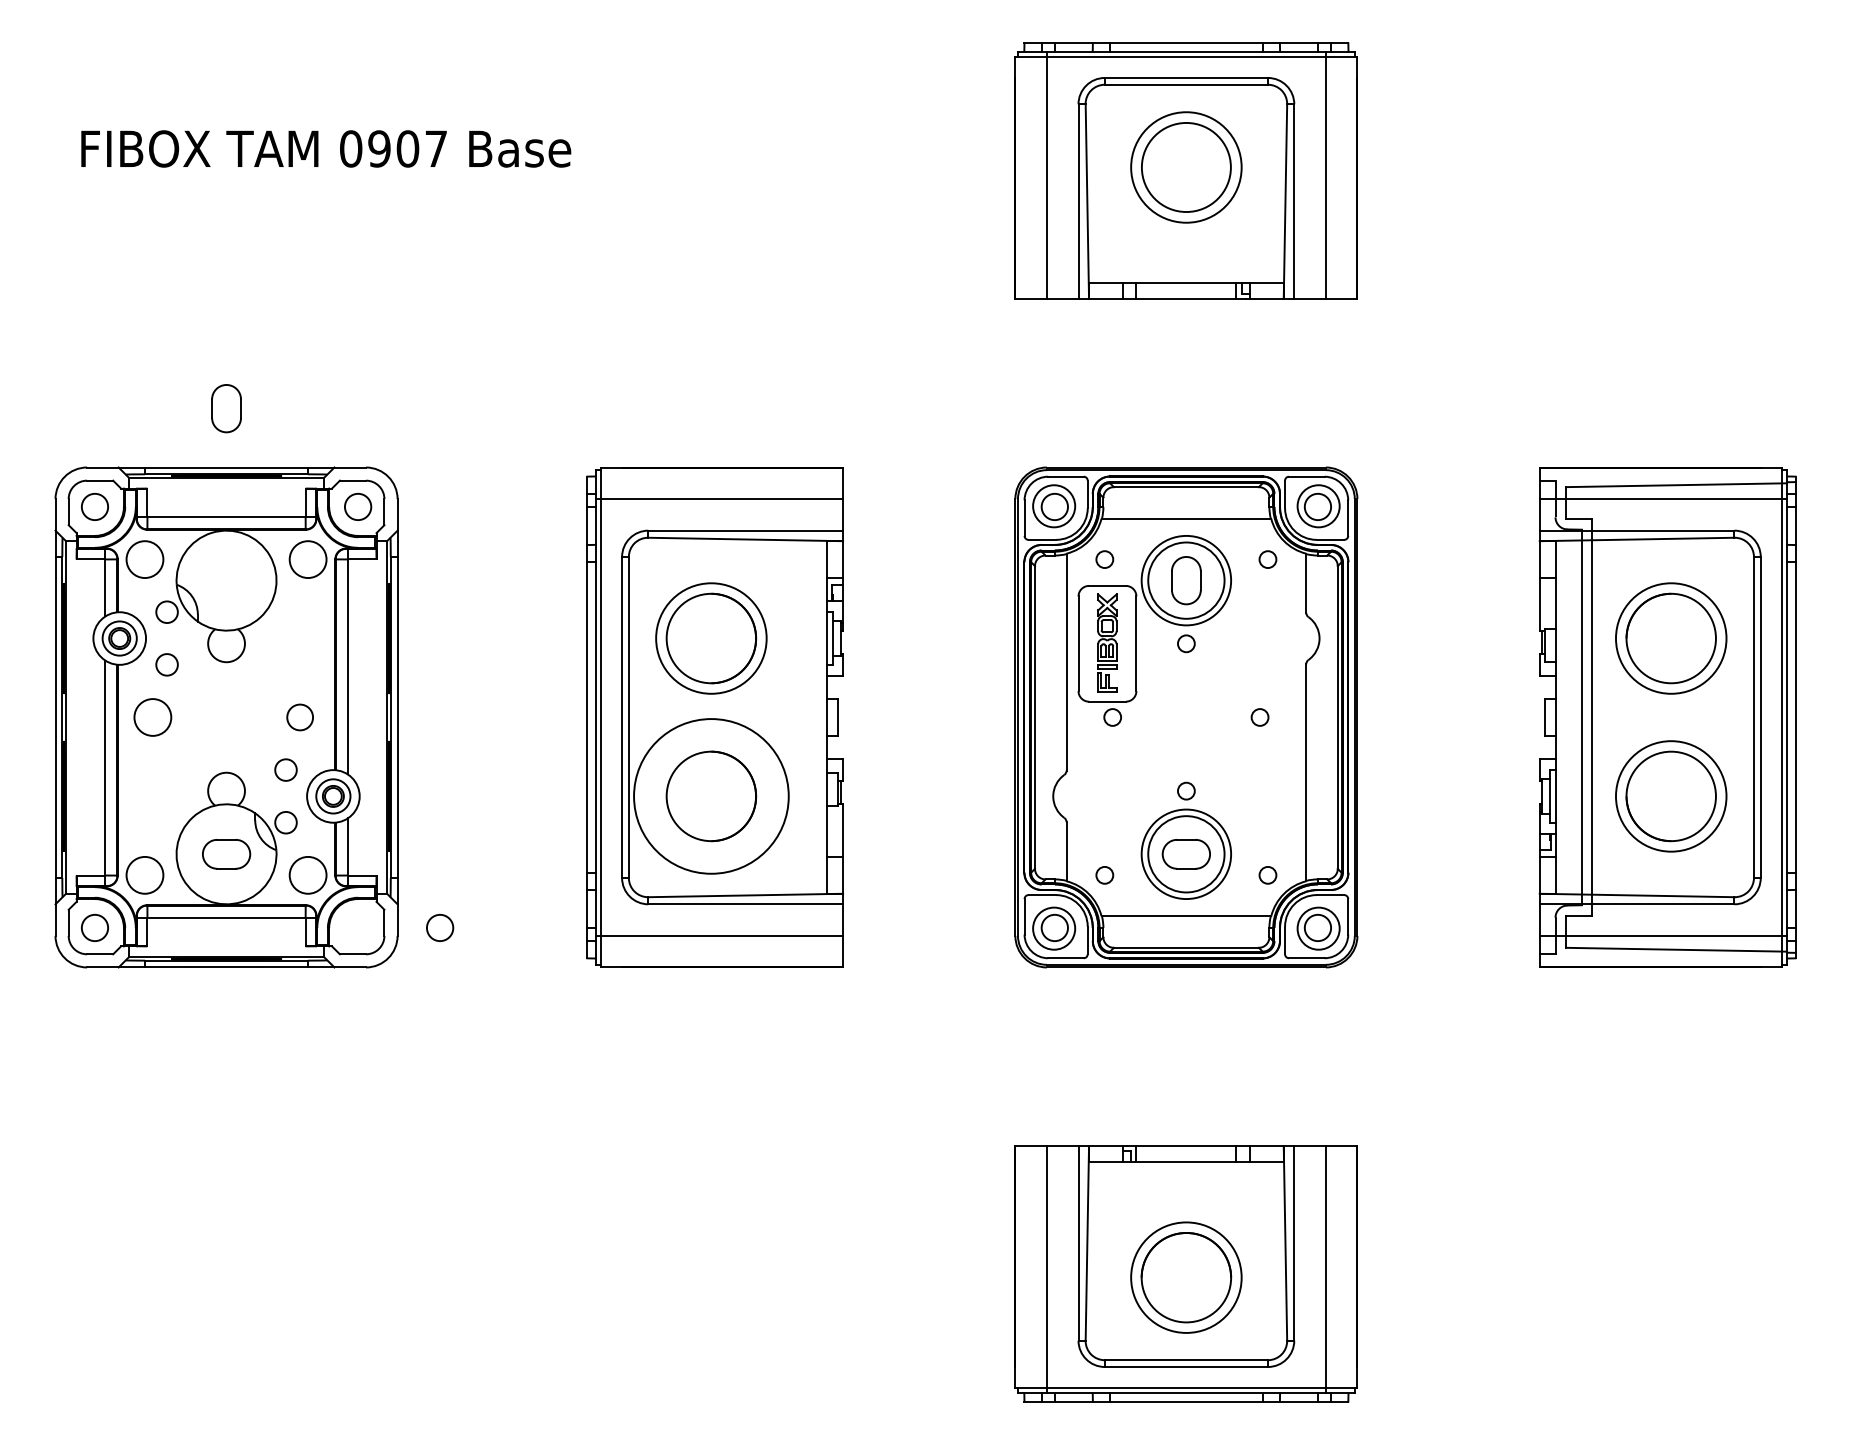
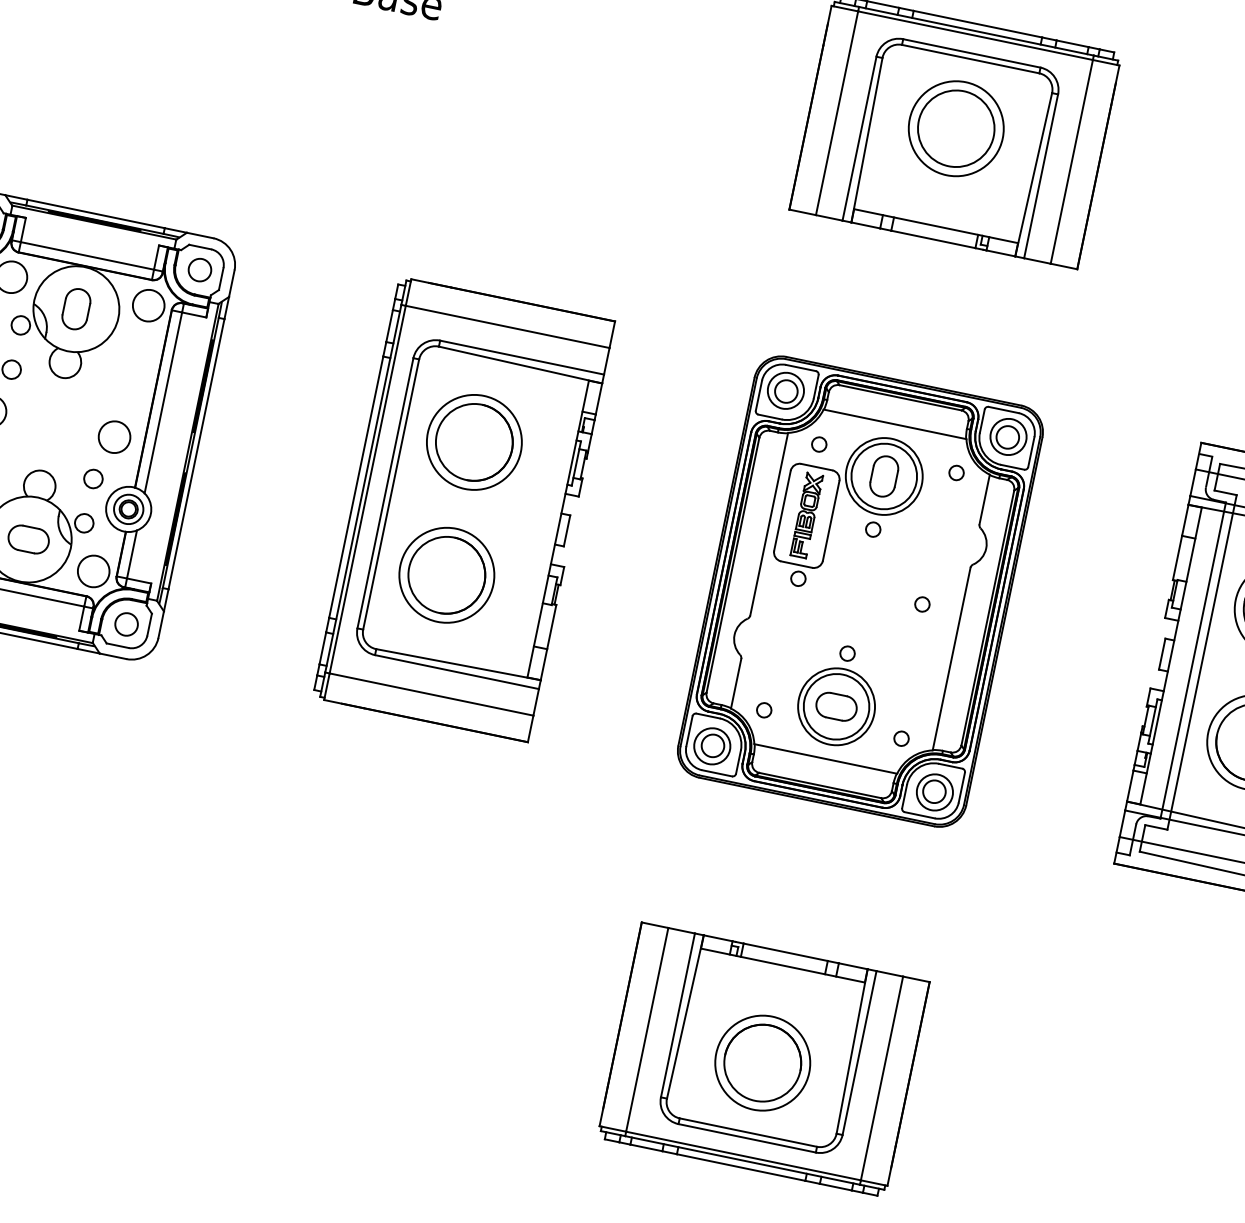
part: (226, 408) -> (76, 309), moved
circle: (299, 717) -> (113, 437), size x1.43
circle: (711, 796) -> (446, 575), size x0.71
circle: (440, 927) -> (127, 624), moved

